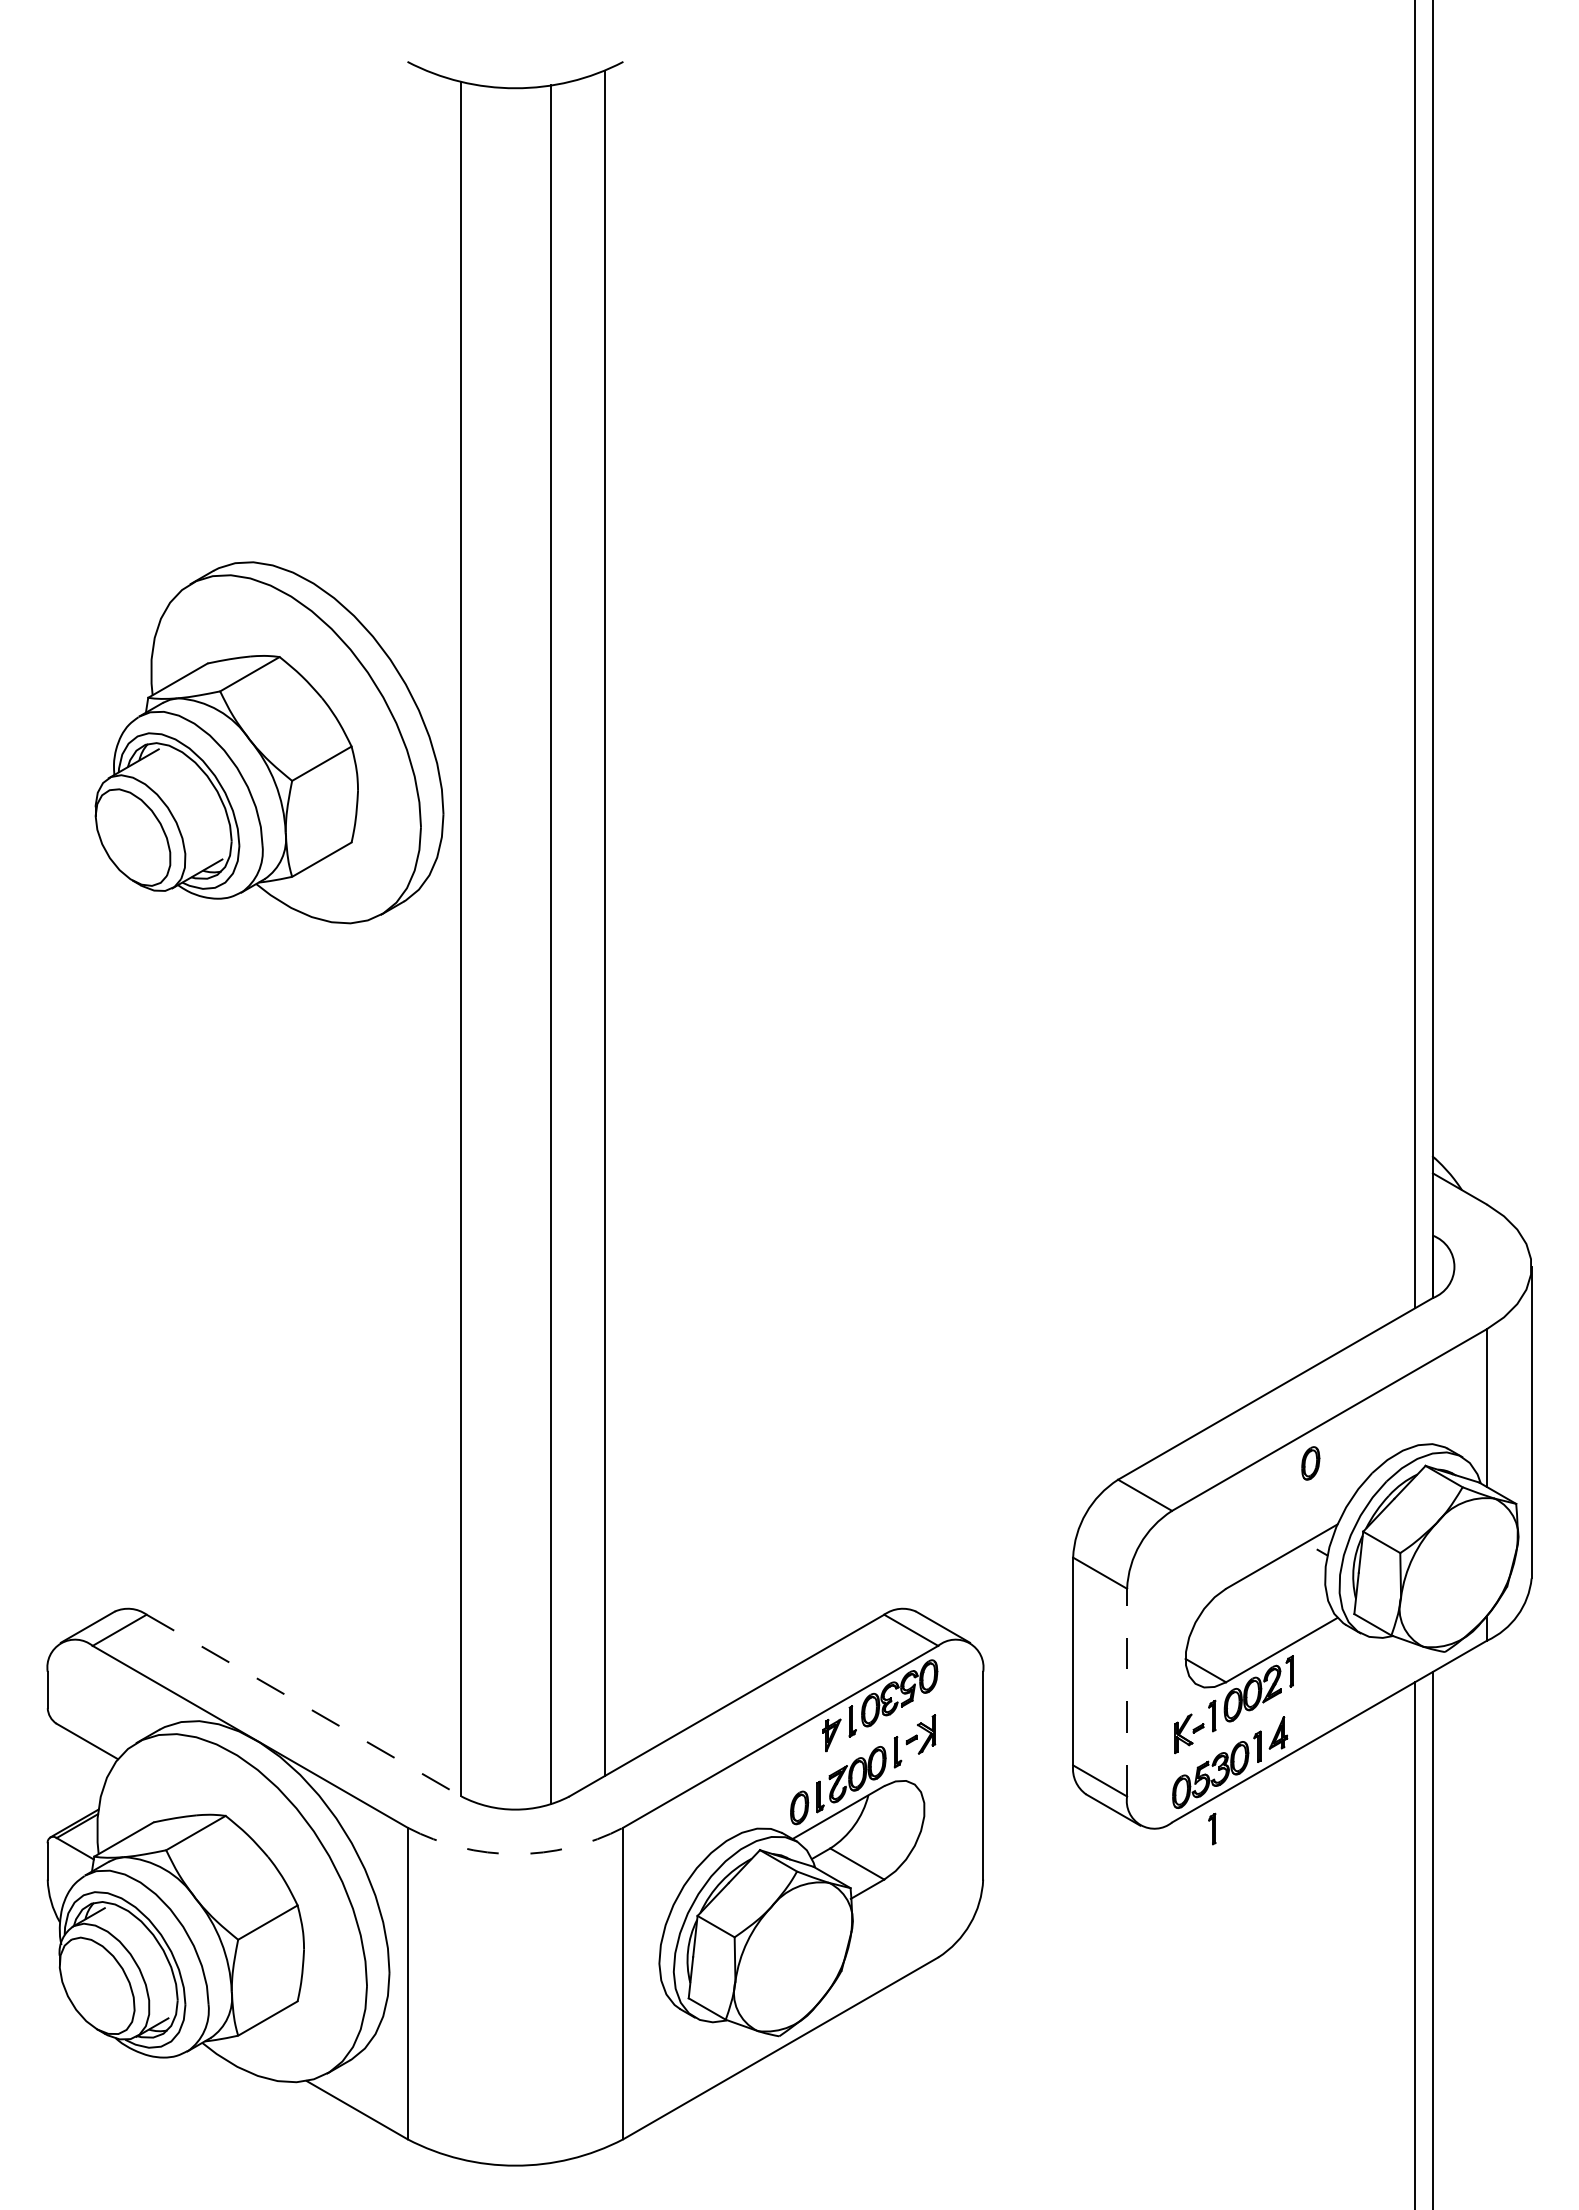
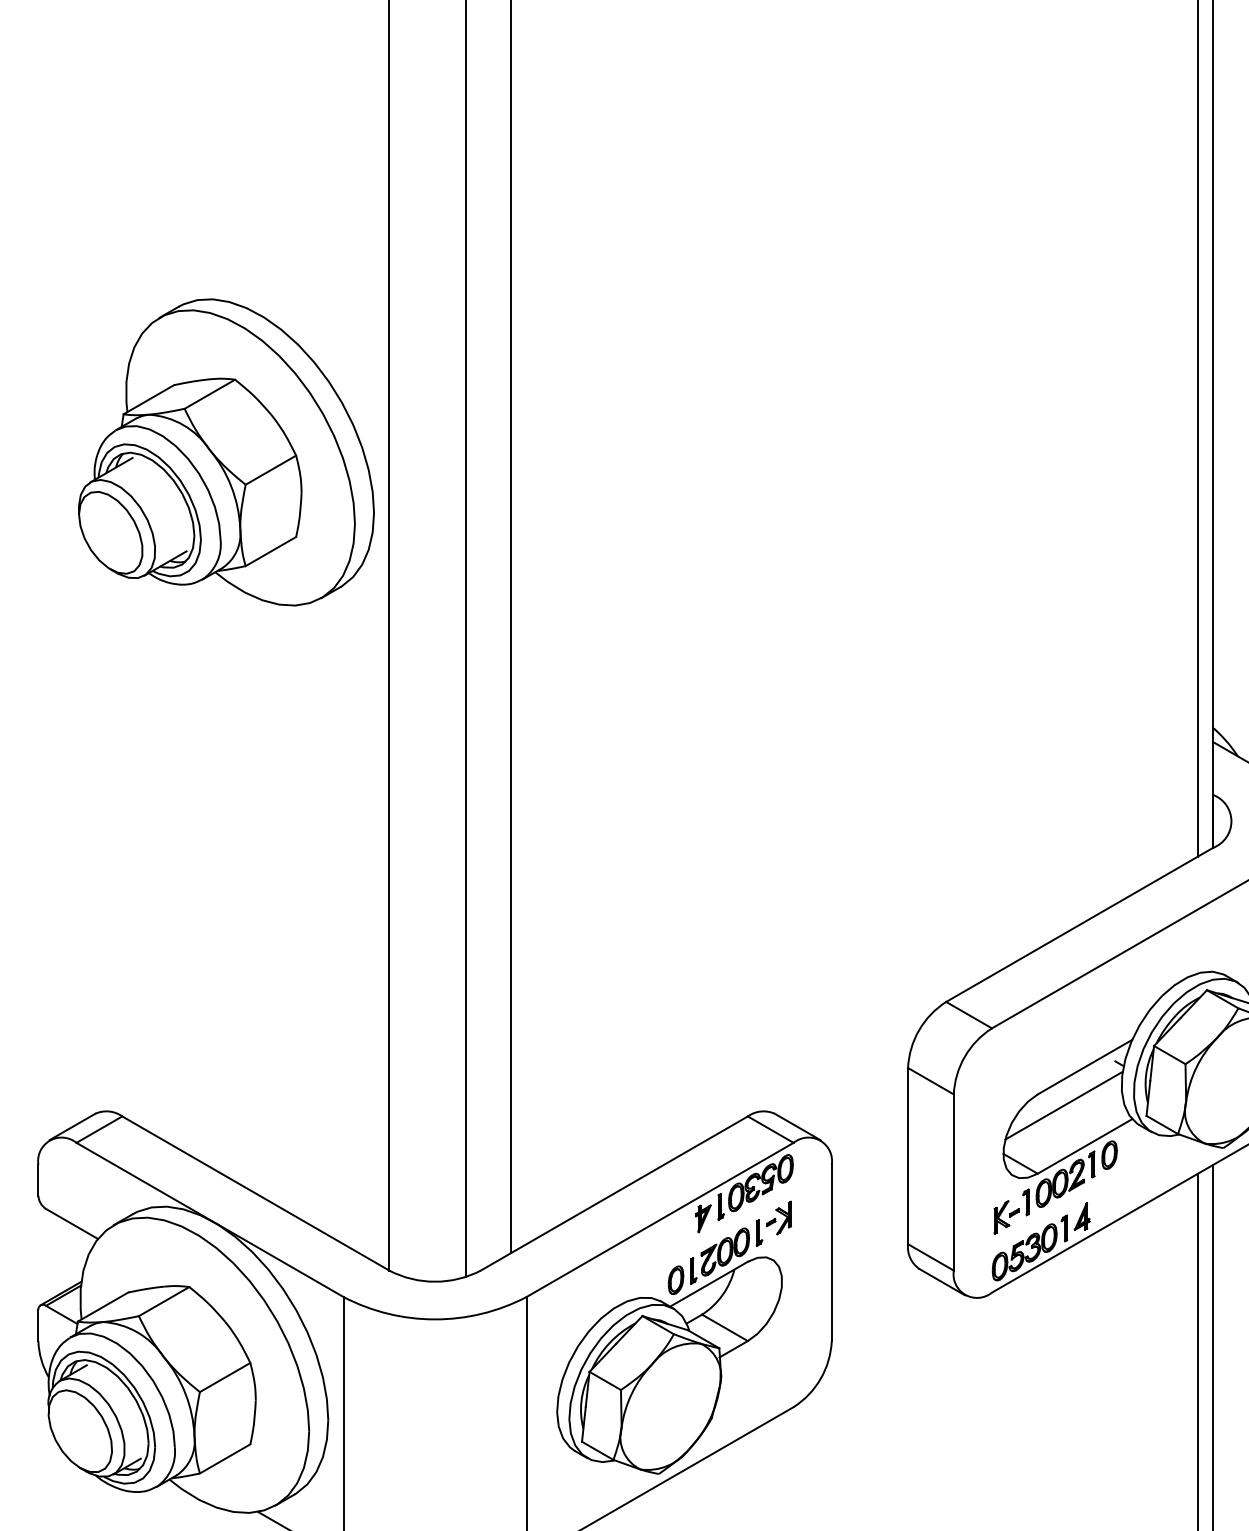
part: (269, 742) -> (226, 452), moved
part: (1310, 1463) -> (1109, 1155), moved
line: (1256, 1602) -> (1063, 1106), added
line: (1127, 1692) -> (954, 1182), dashed -> solid
line: (304, 1705) -> (256, 1193), dashed -> solid
part: (1212, 1828) -> (1026, 1297), removed
arc: (515, 1854) -> (435, 1319), dashed -> solid

